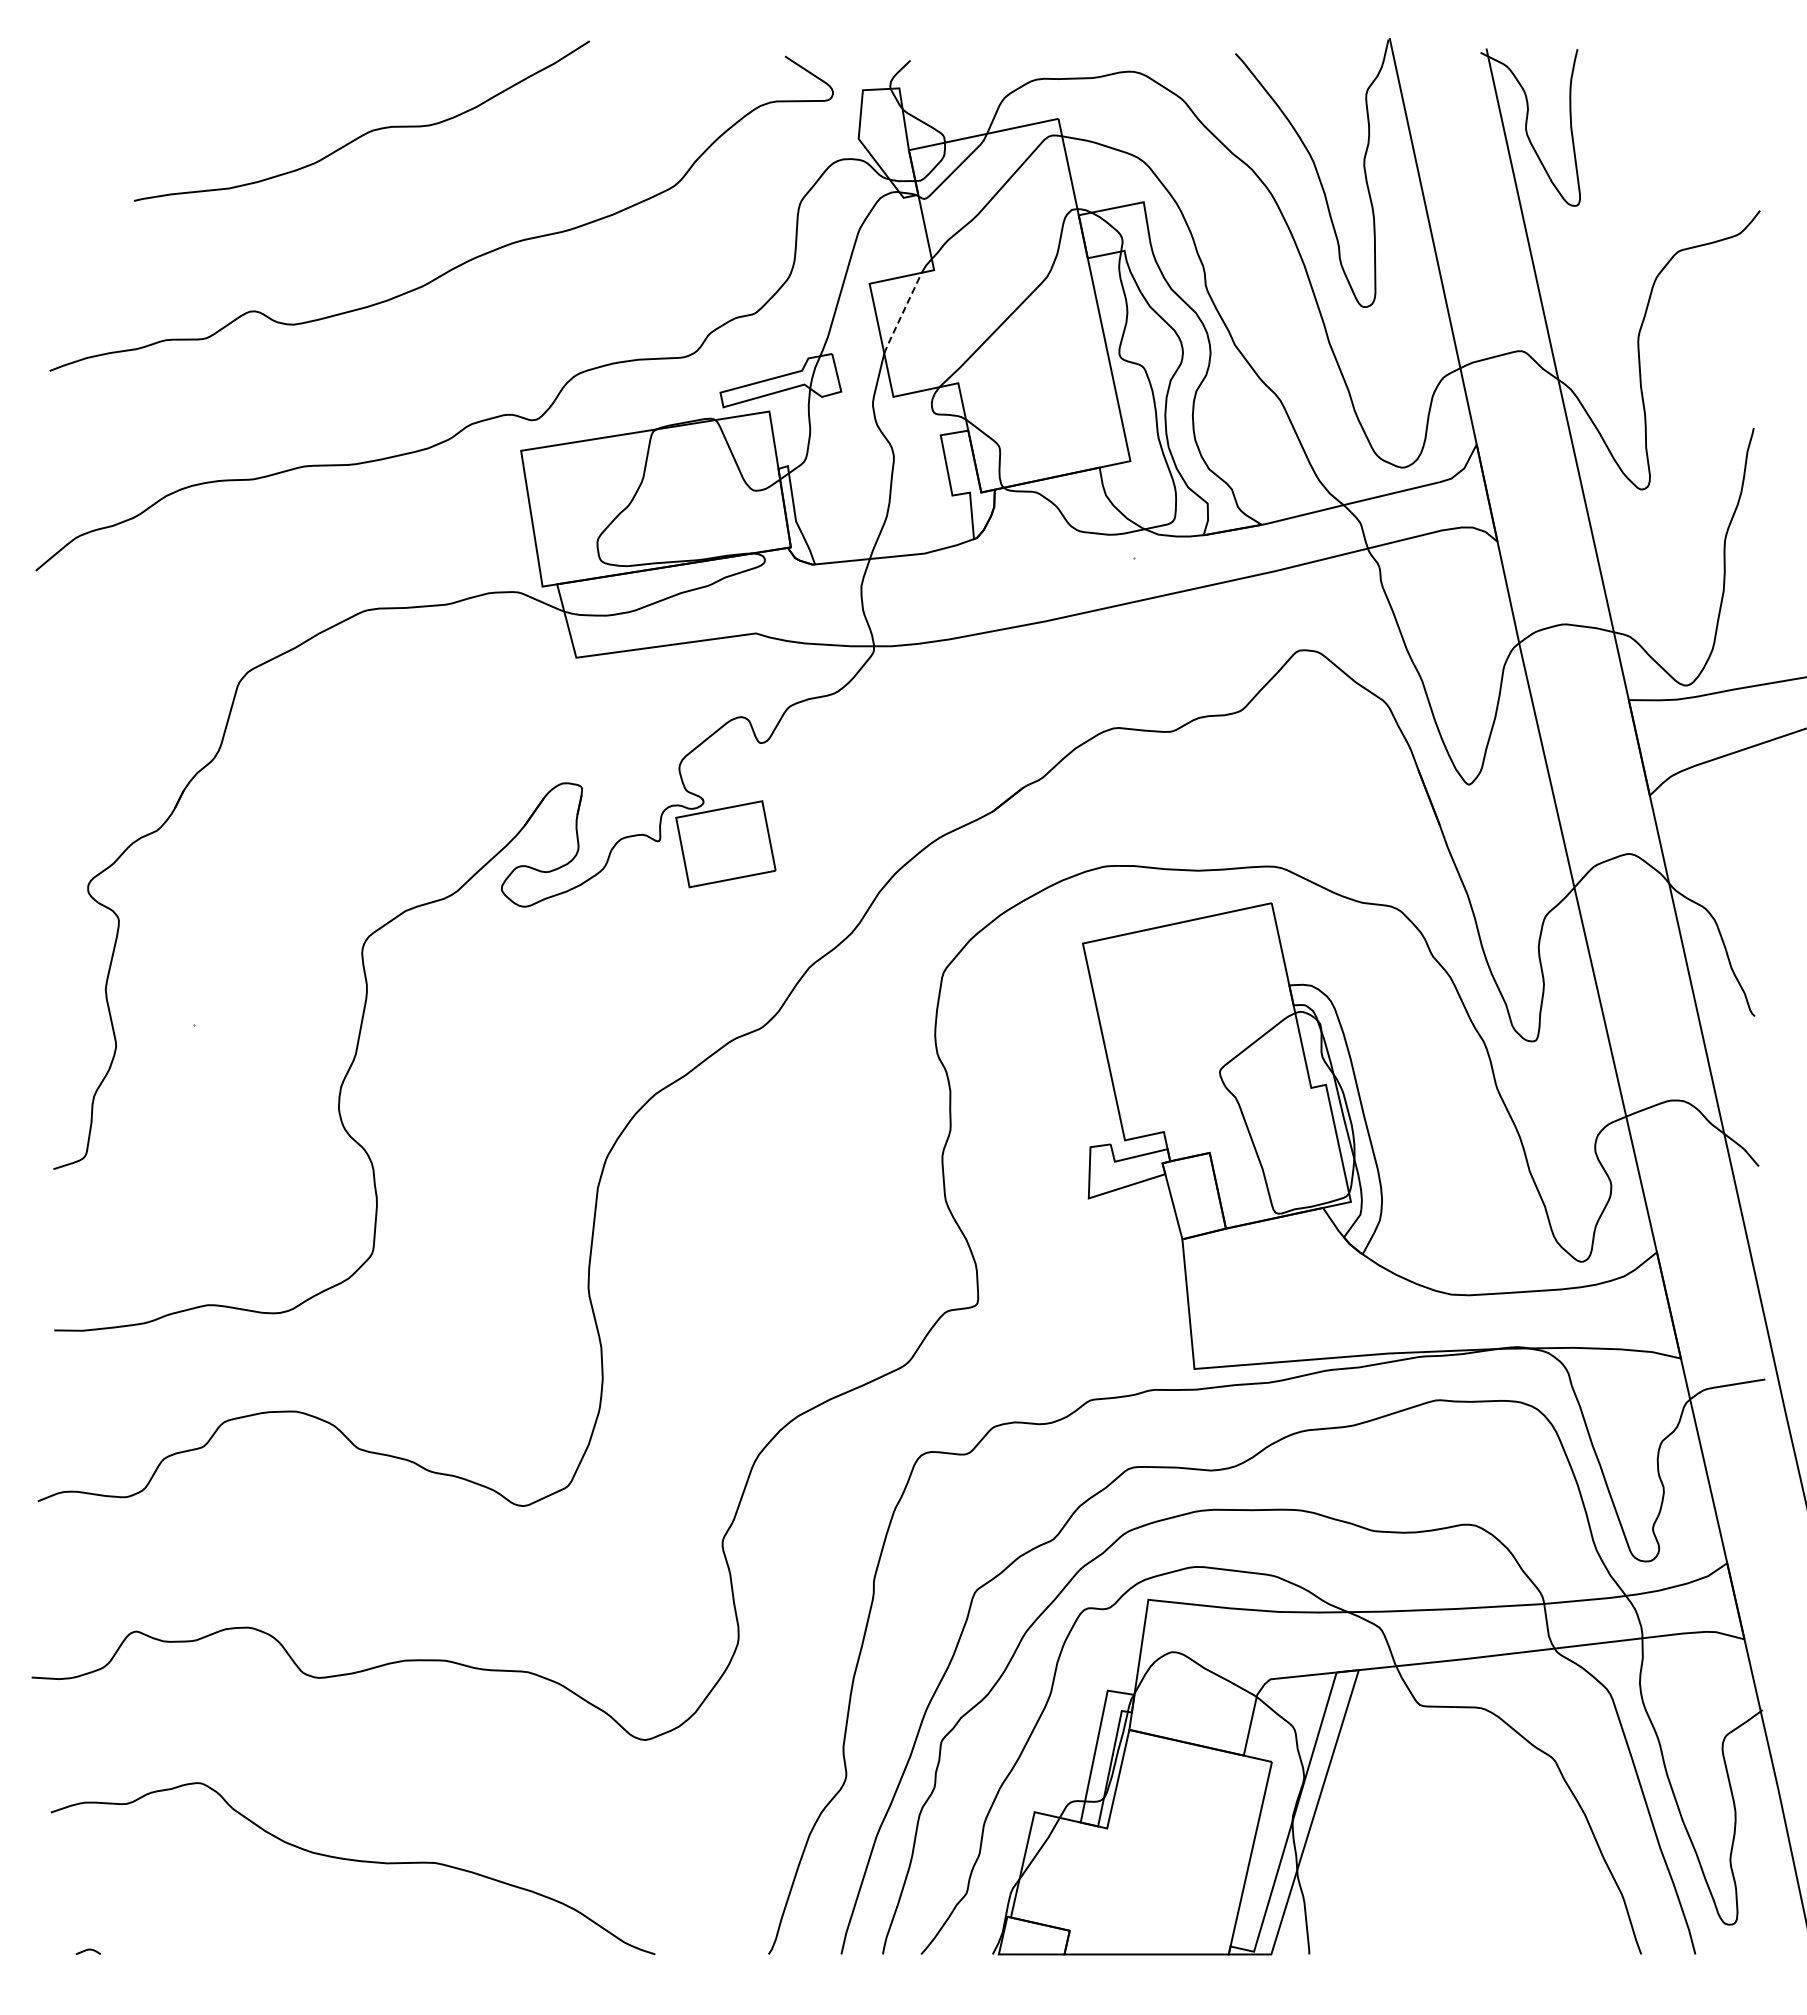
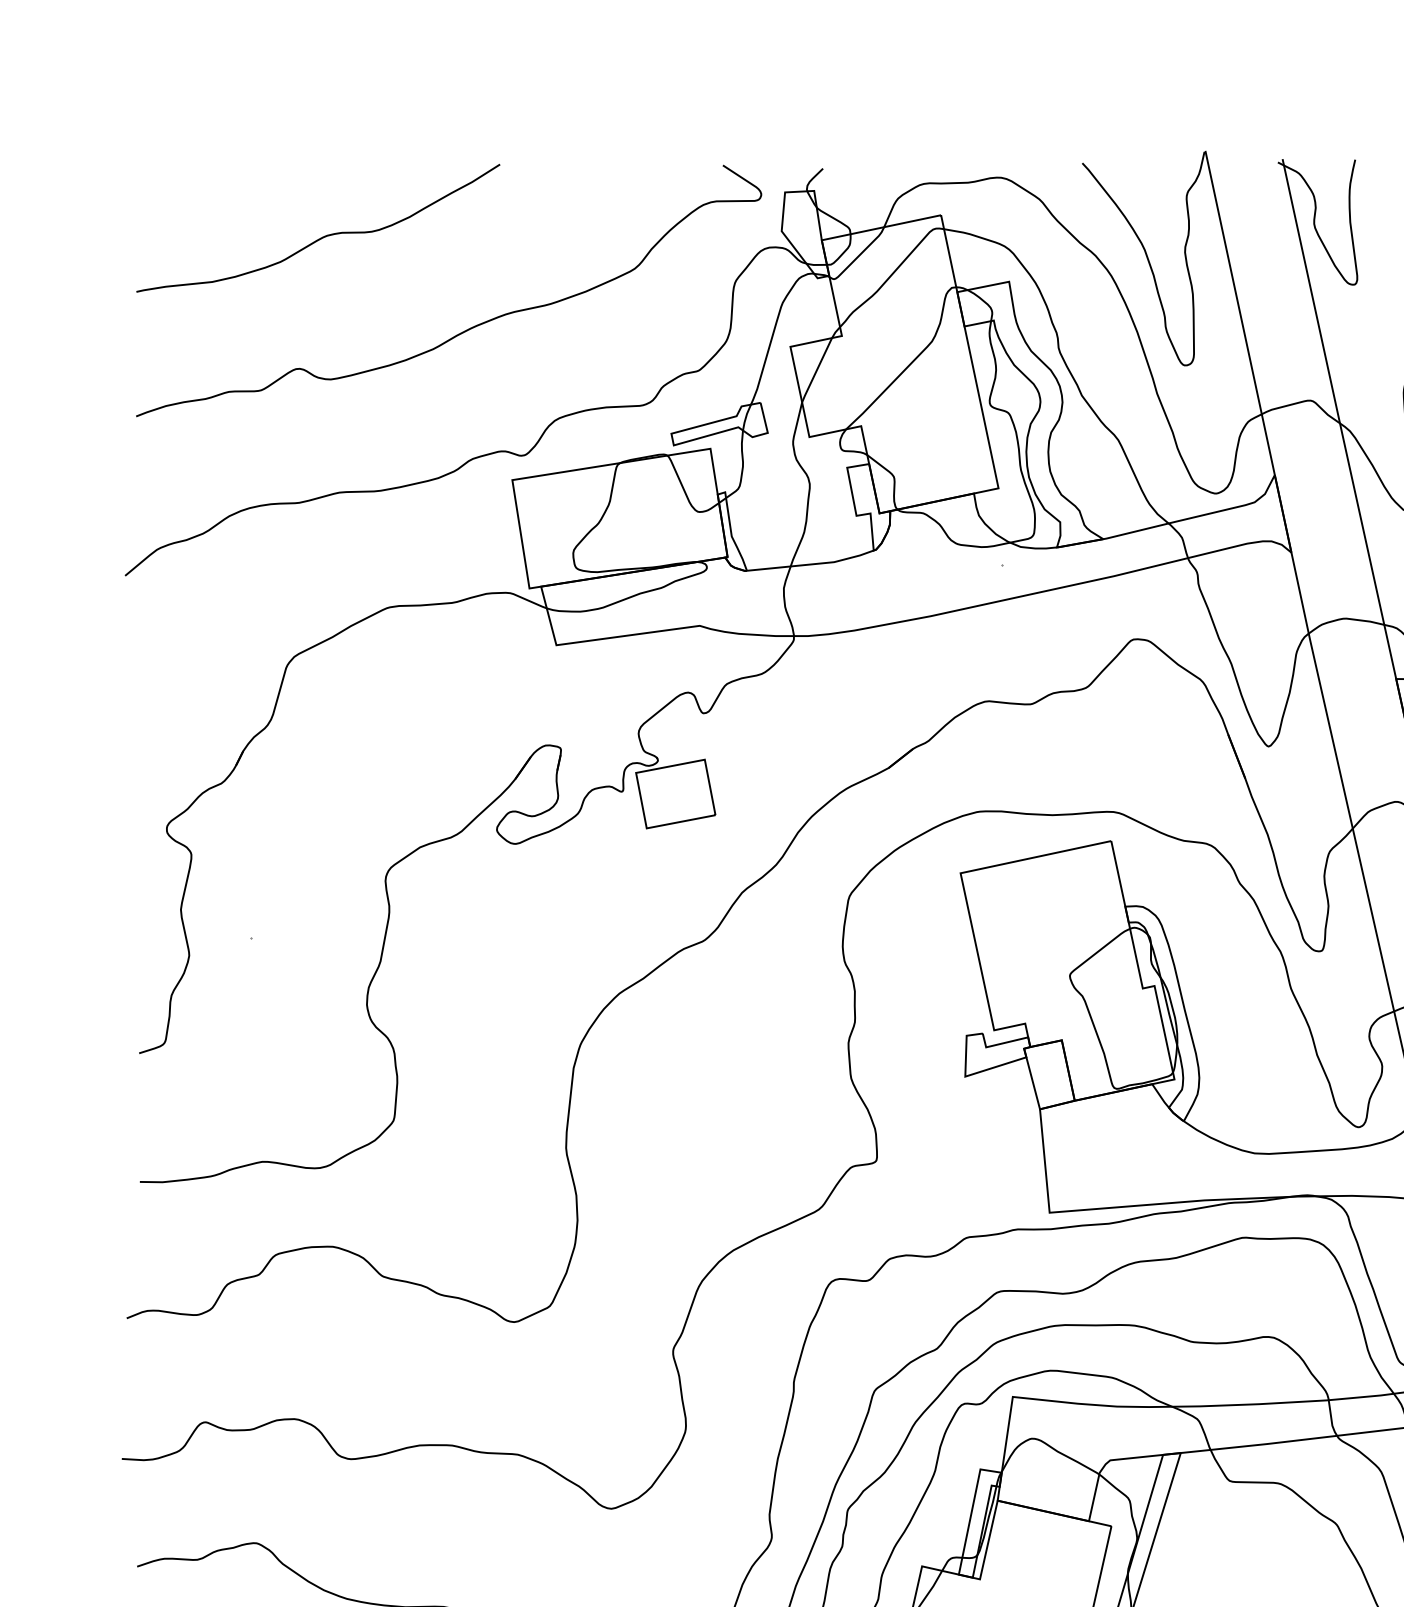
curve: (367, 131) -> (322, 236), moved
line: (902, 313) -> (816, 370), dashed -> solid

